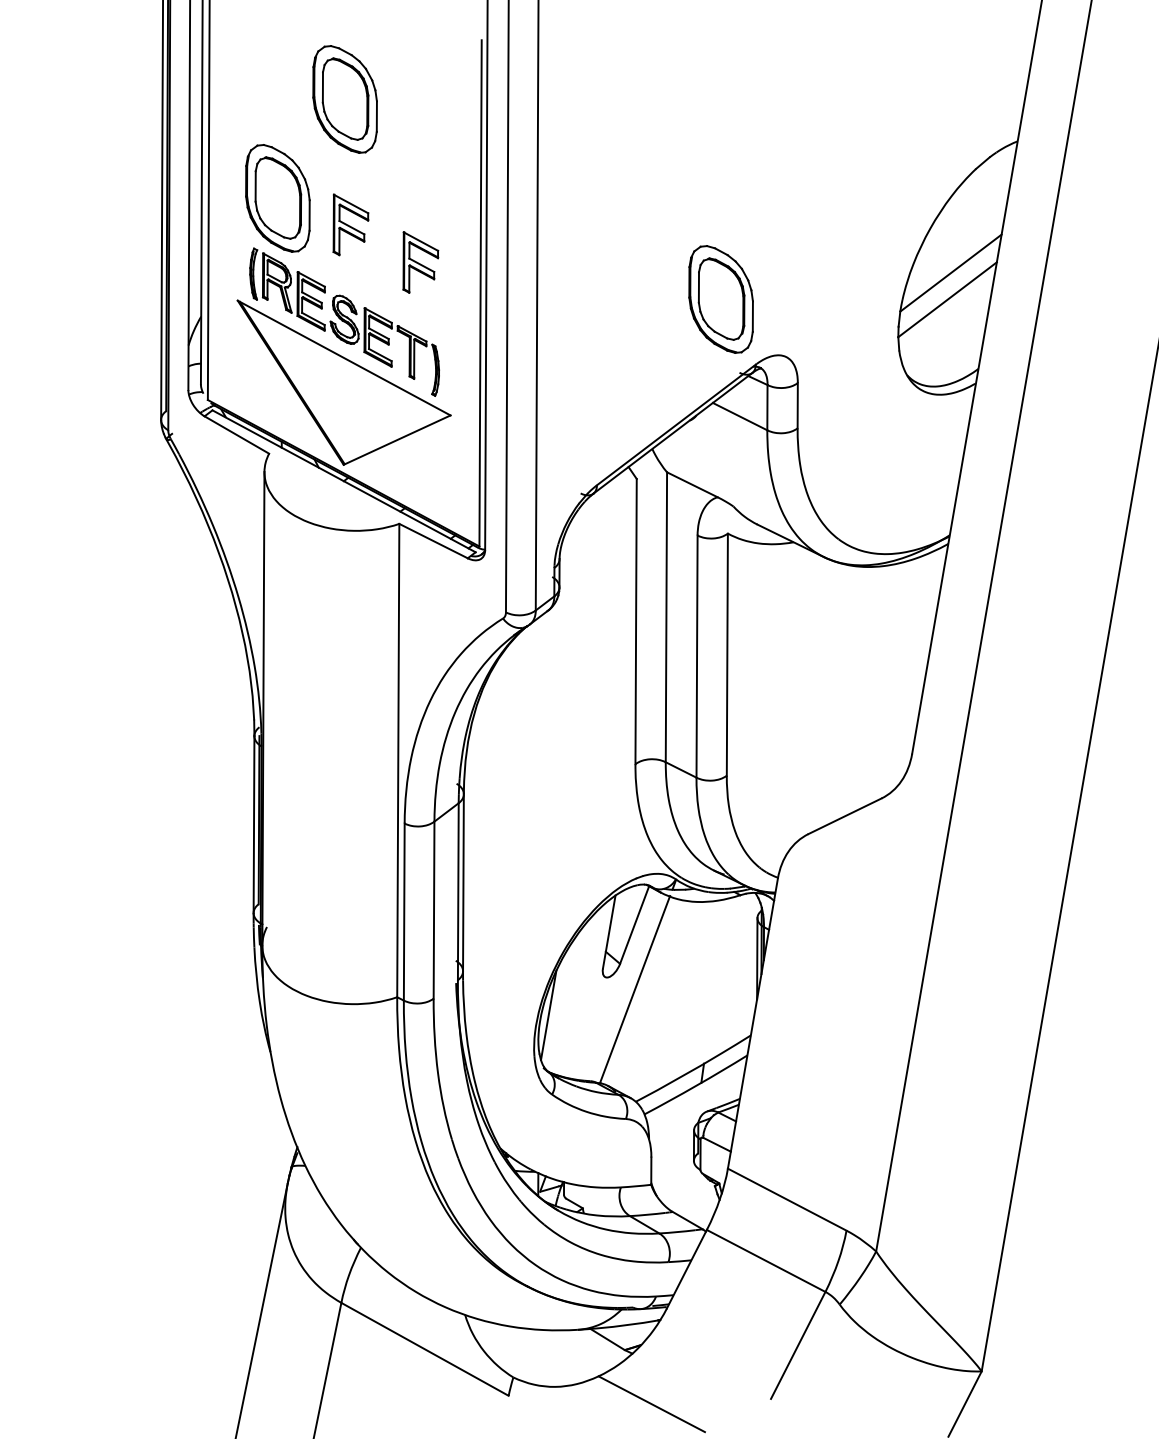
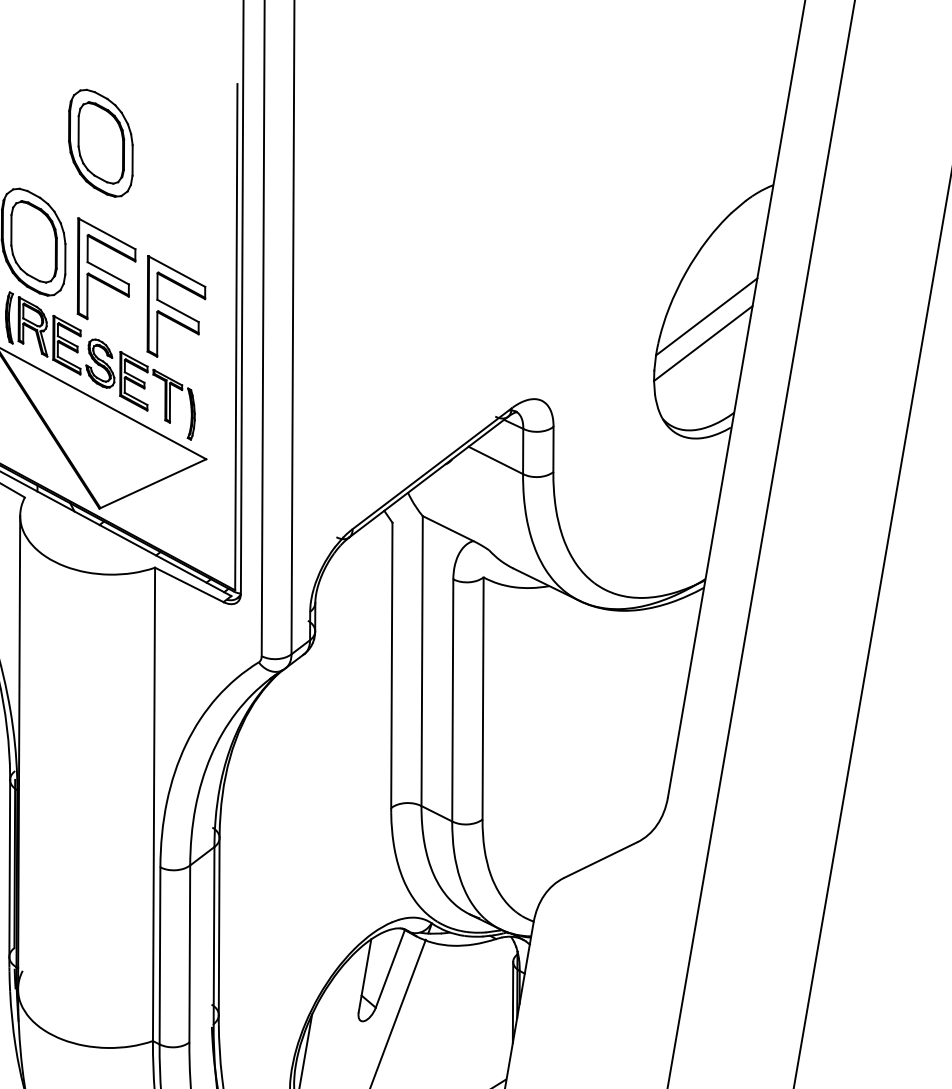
part: (350, 224) -> (106, 268), size x1.67
part: (420, 262) -> (176, 306), size x1.67
part: (720, 299) -> (476, 343), removed

